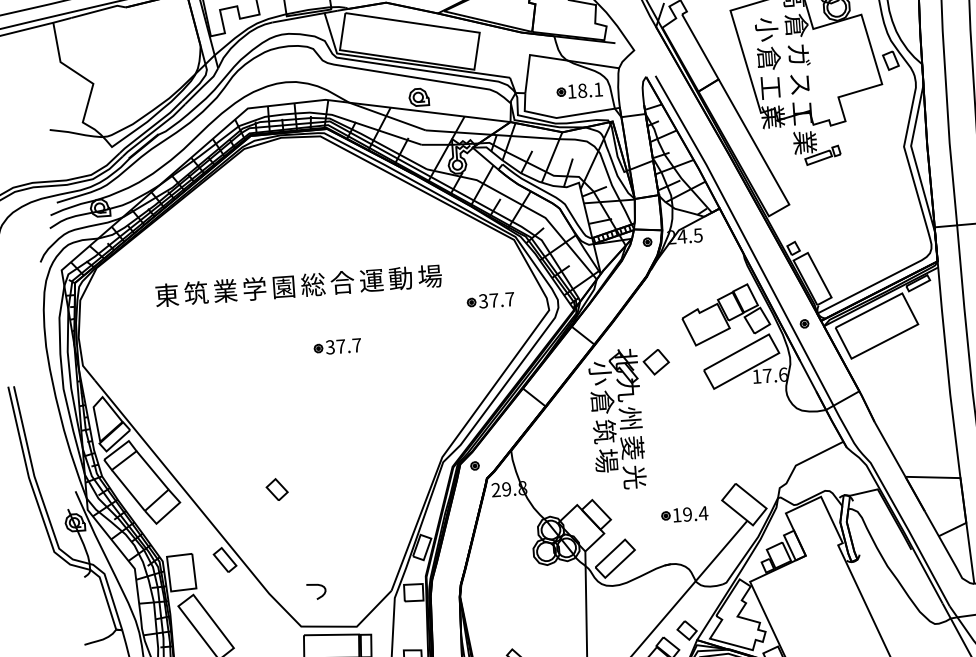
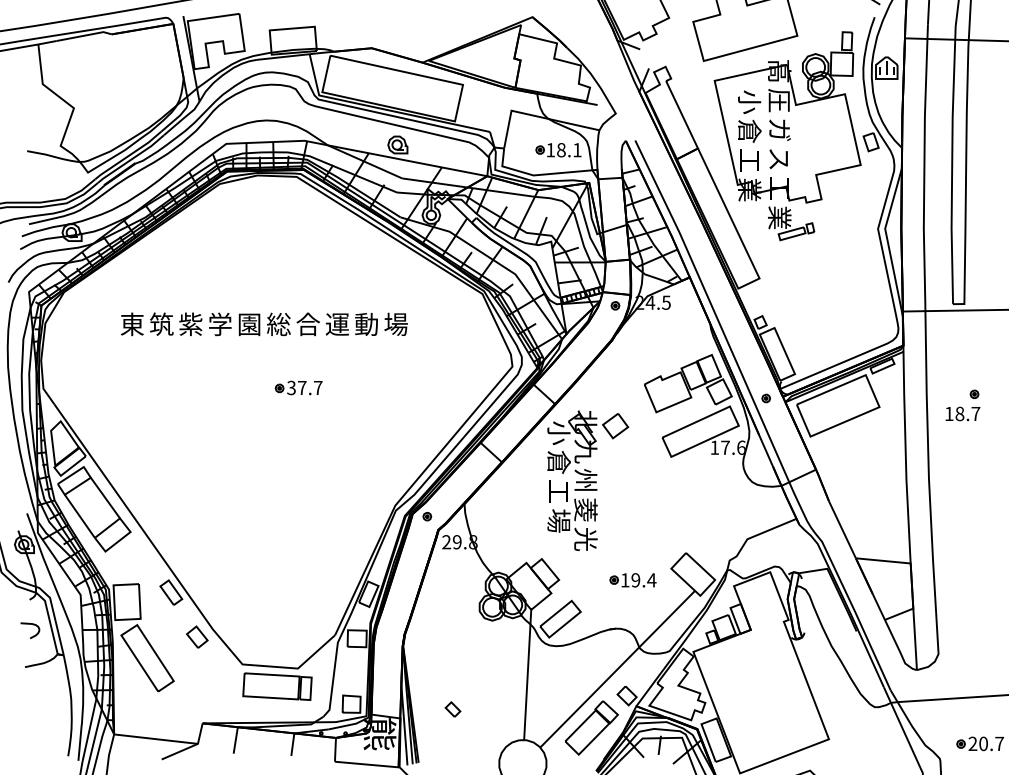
text: (796, 25) -> (779, 100), 倉 -> 圧
text: (224, 290) -> (190, 323), 業 -> 紫
part: (490, 300) -> (454, 352), removed
text: (604, 431) -> (558, 491), 筑 -> 工
part: (277, 488) -> (197, 636), moved
curve: (319, 586) -> (33, 625), moved

